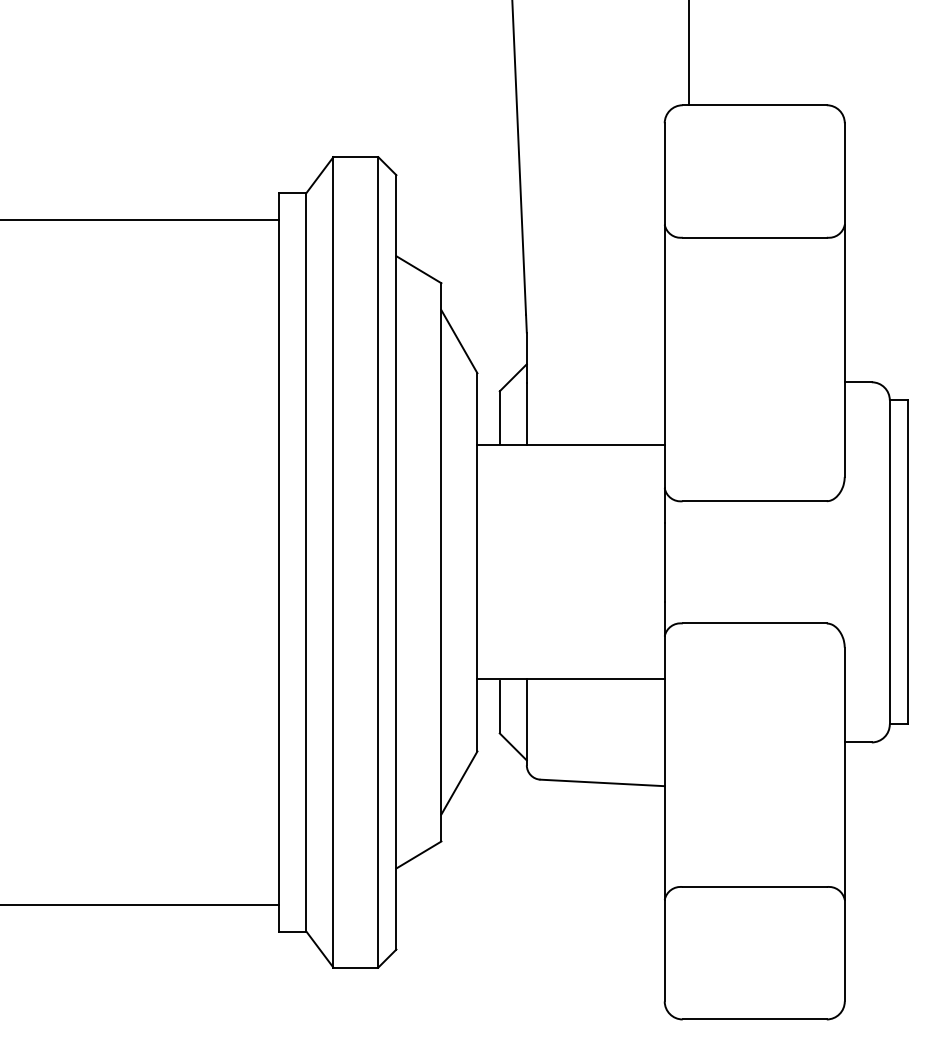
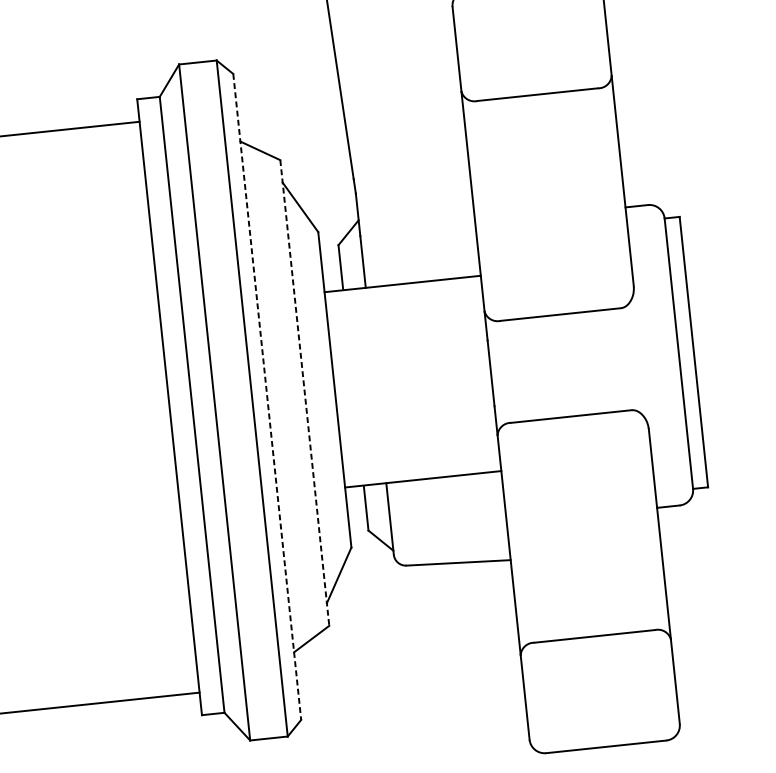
line: (396, 562) -> (267, 397), solid -> dashed
line: (441, 562) -> (304, 393), solid -> dashed

